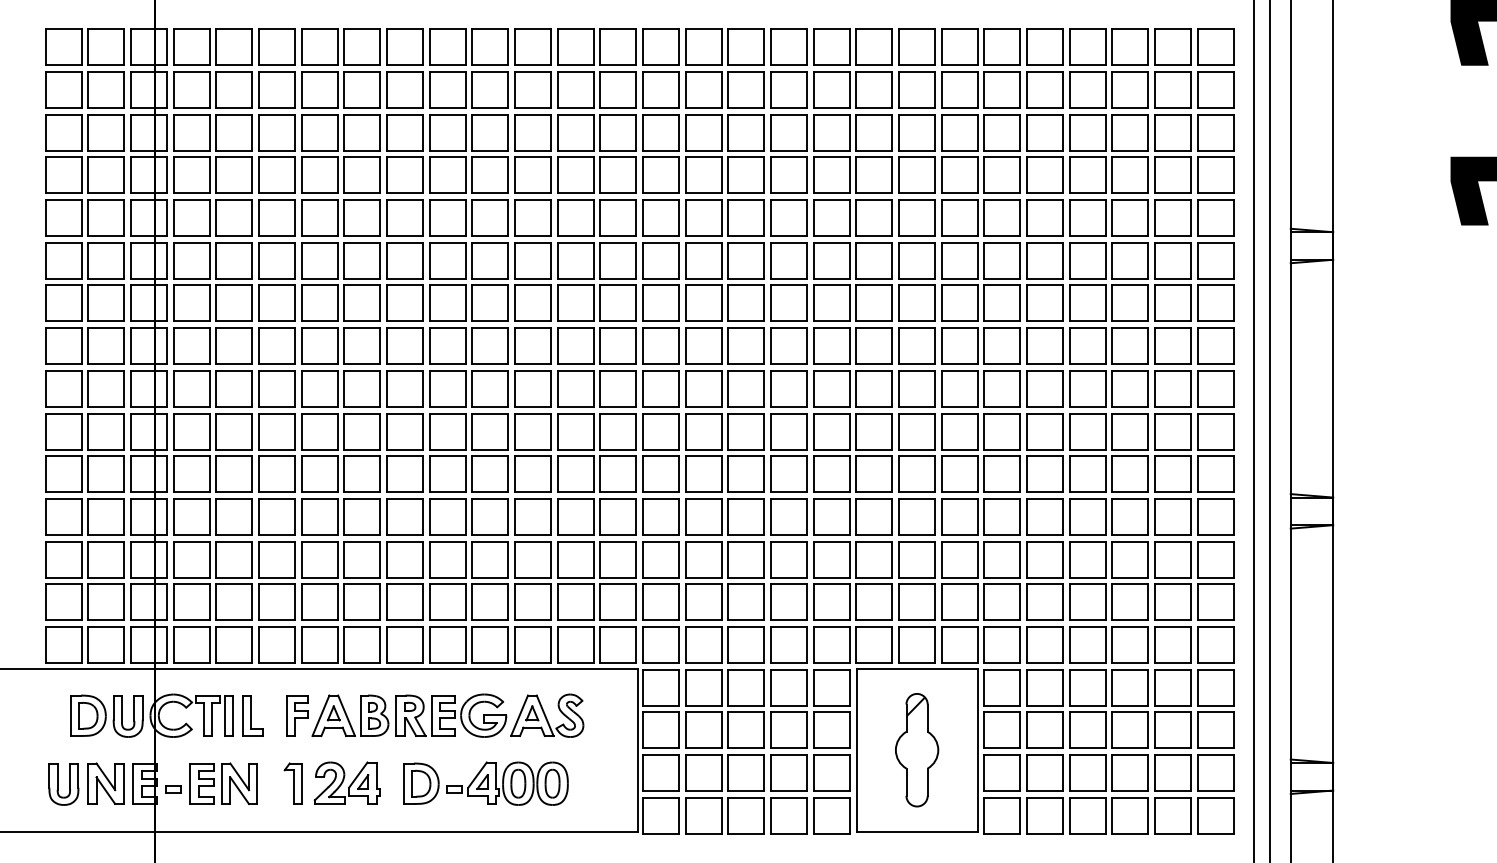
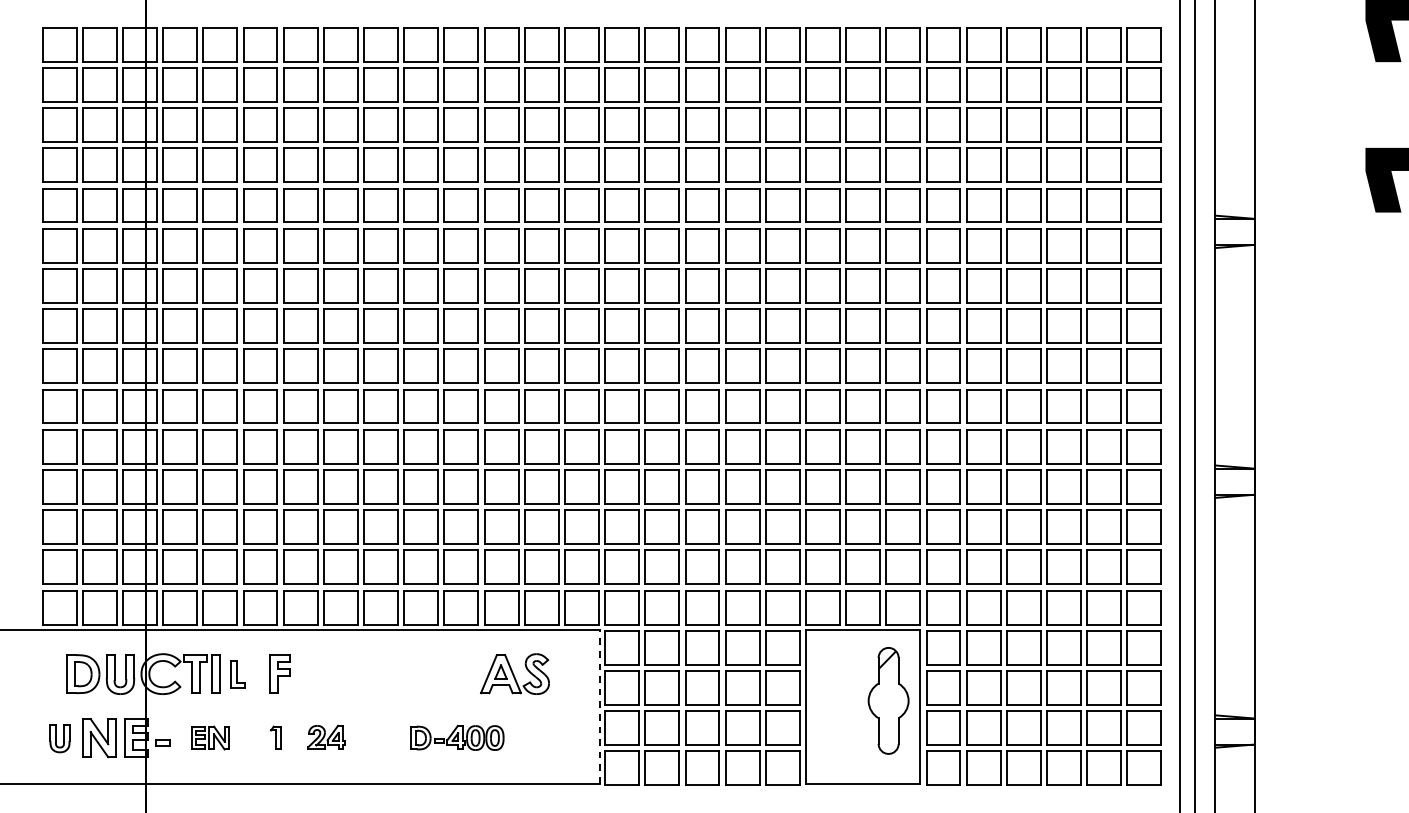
part: (252, 715) -> (237, 673), size x0.7
part: (409, 715) -> (385, 673), removed
line: (637, 750) -> (599, 706), solid -> dashed
part: (917, 750) -> (889, 701), moved
part: (346, 782) -> (326, 736), size x0.6
part: (223, 783) -> (210, 737), size x0.6
part: (292, 783) -> (275, 737), size x0.6
part: (485, 783) -> (456, 737), size x0.6
part: (63, 784) -> (59, 738), size x0.7

